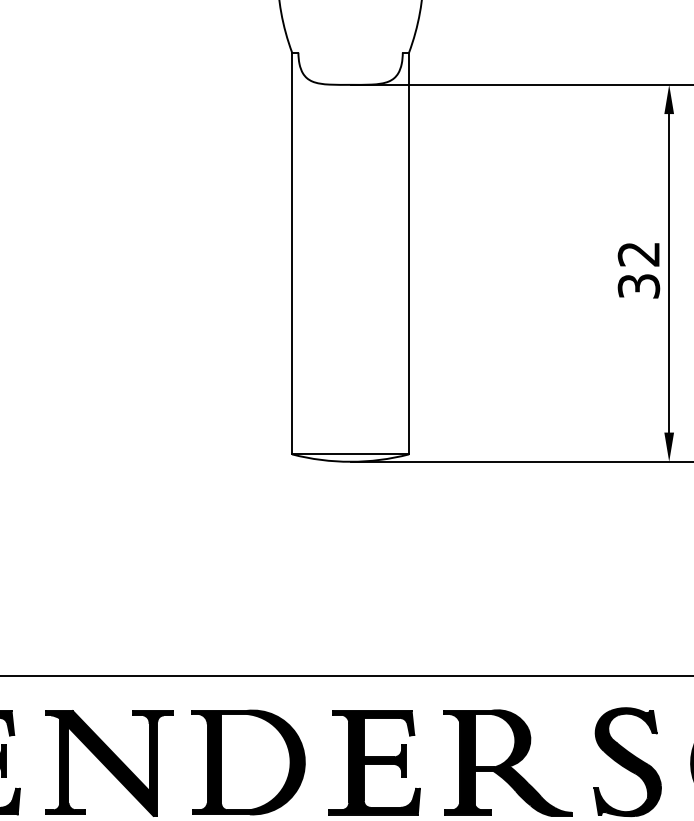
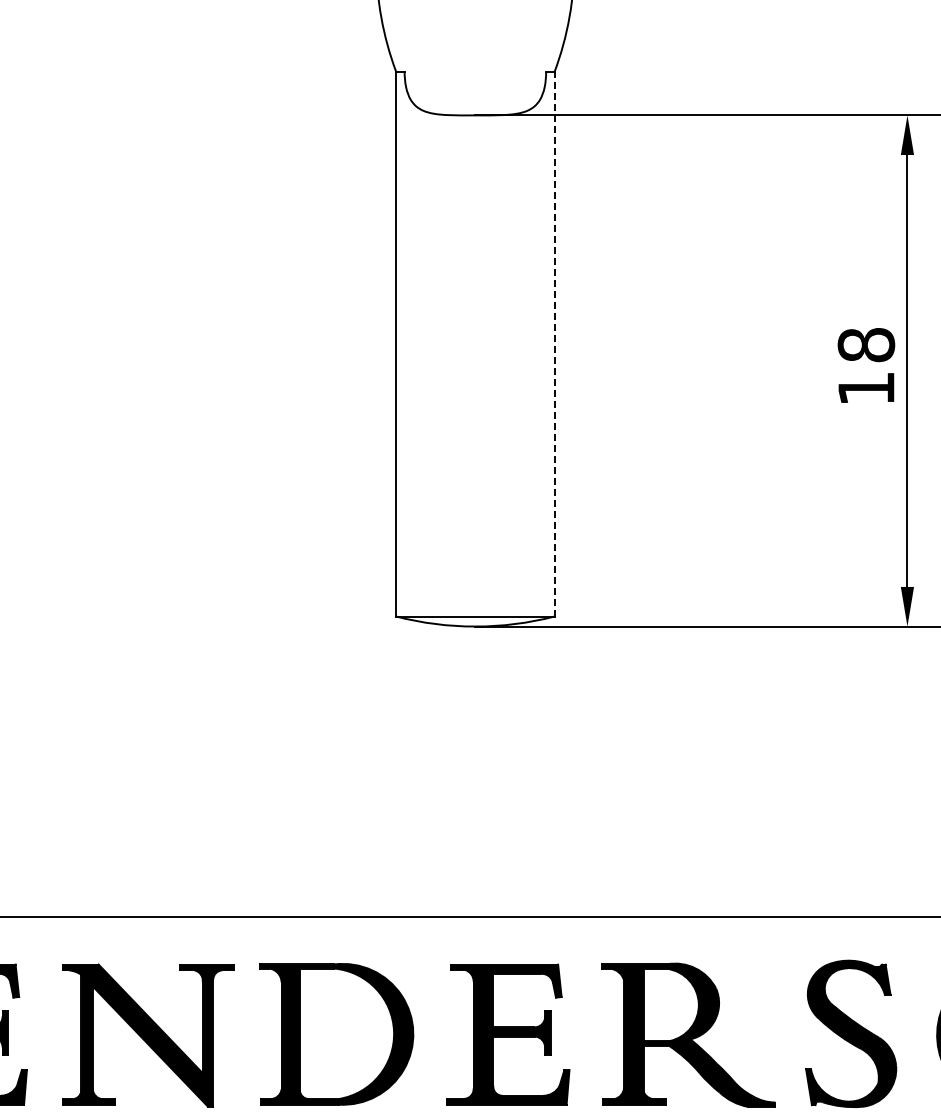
line: (408, 253) -> (554, 343), solid -> dashed
text: (639, 270) -> (866, 366), 32 -> 18

